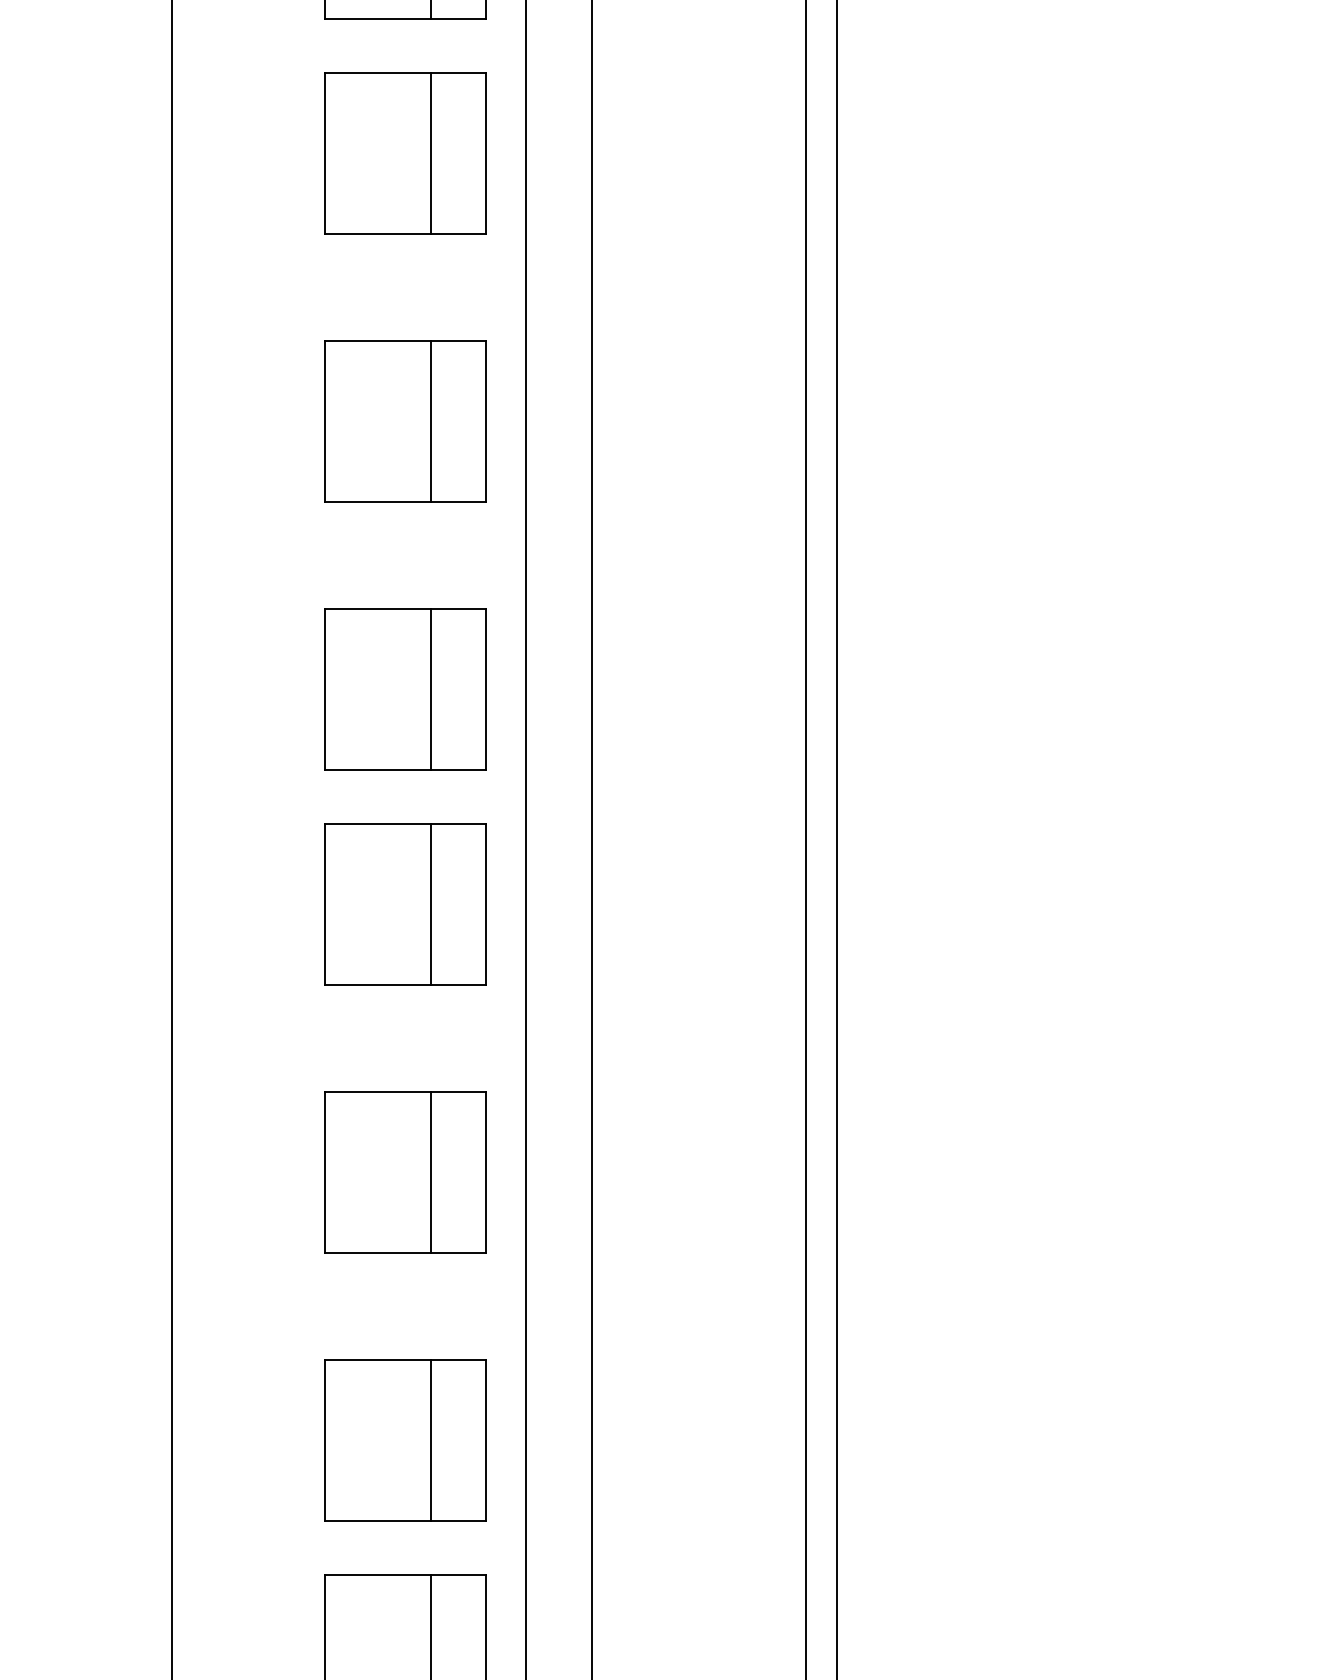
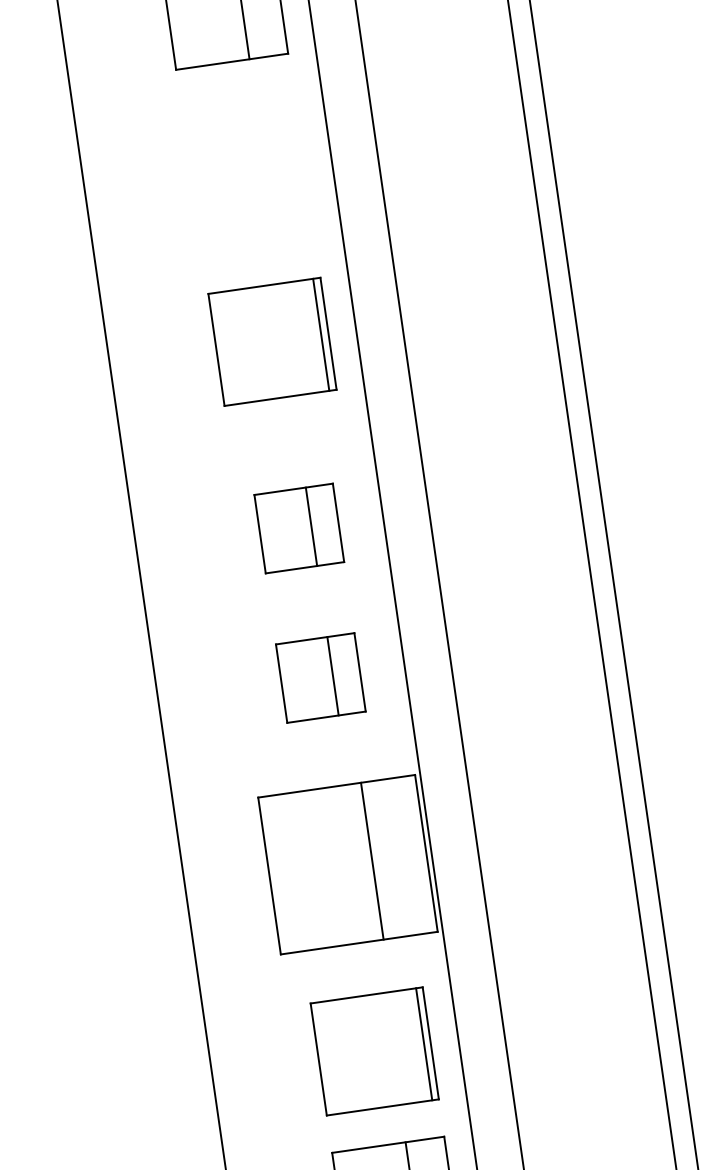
part: (405, 153) -> (245, 155), removed
line: (430, 421) -> (320, 334), moved
part: (405, 689) -> (299, 528), size x0.7
part: (405, 904) -> (320, 678), size x0.7
part: (405, 1172) -> (347, 864), size x1.4
line: (430, 1440) -> (423, 1044), moved

